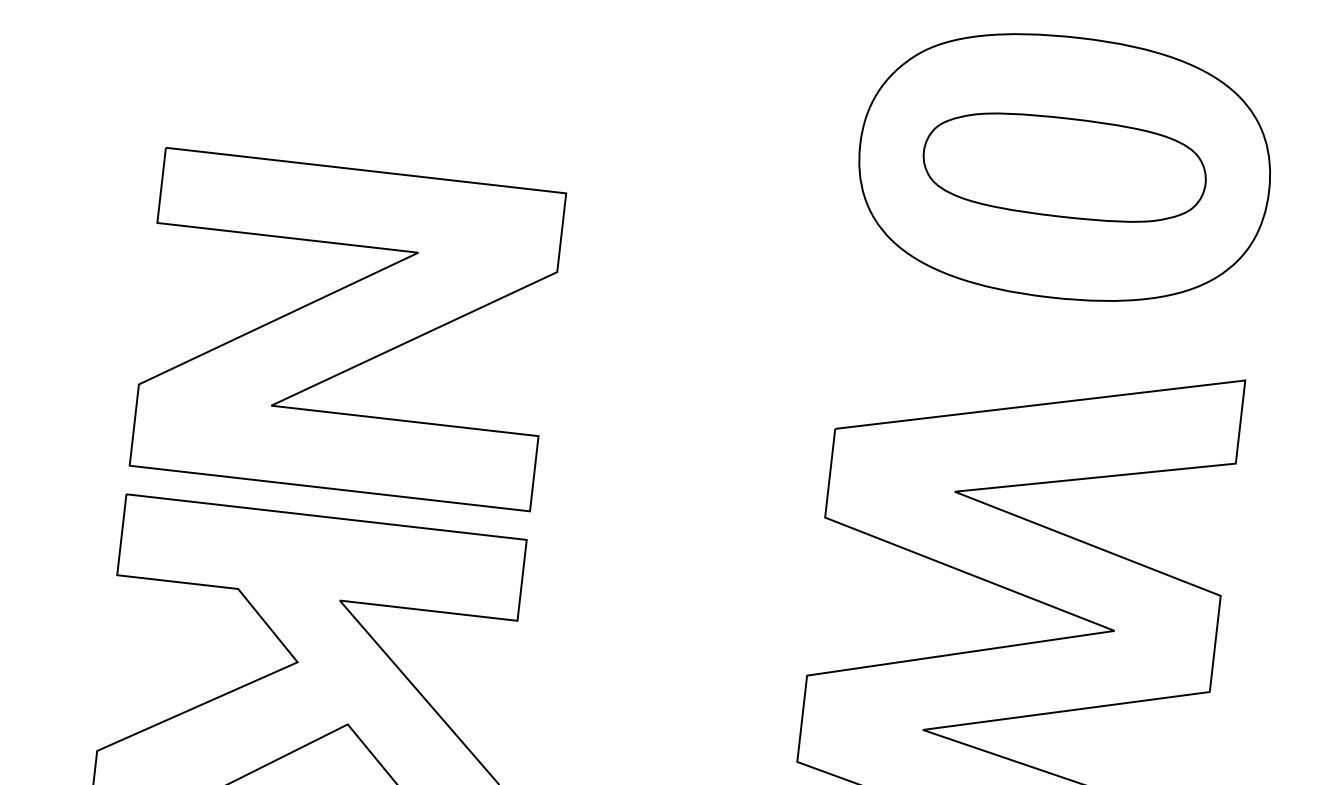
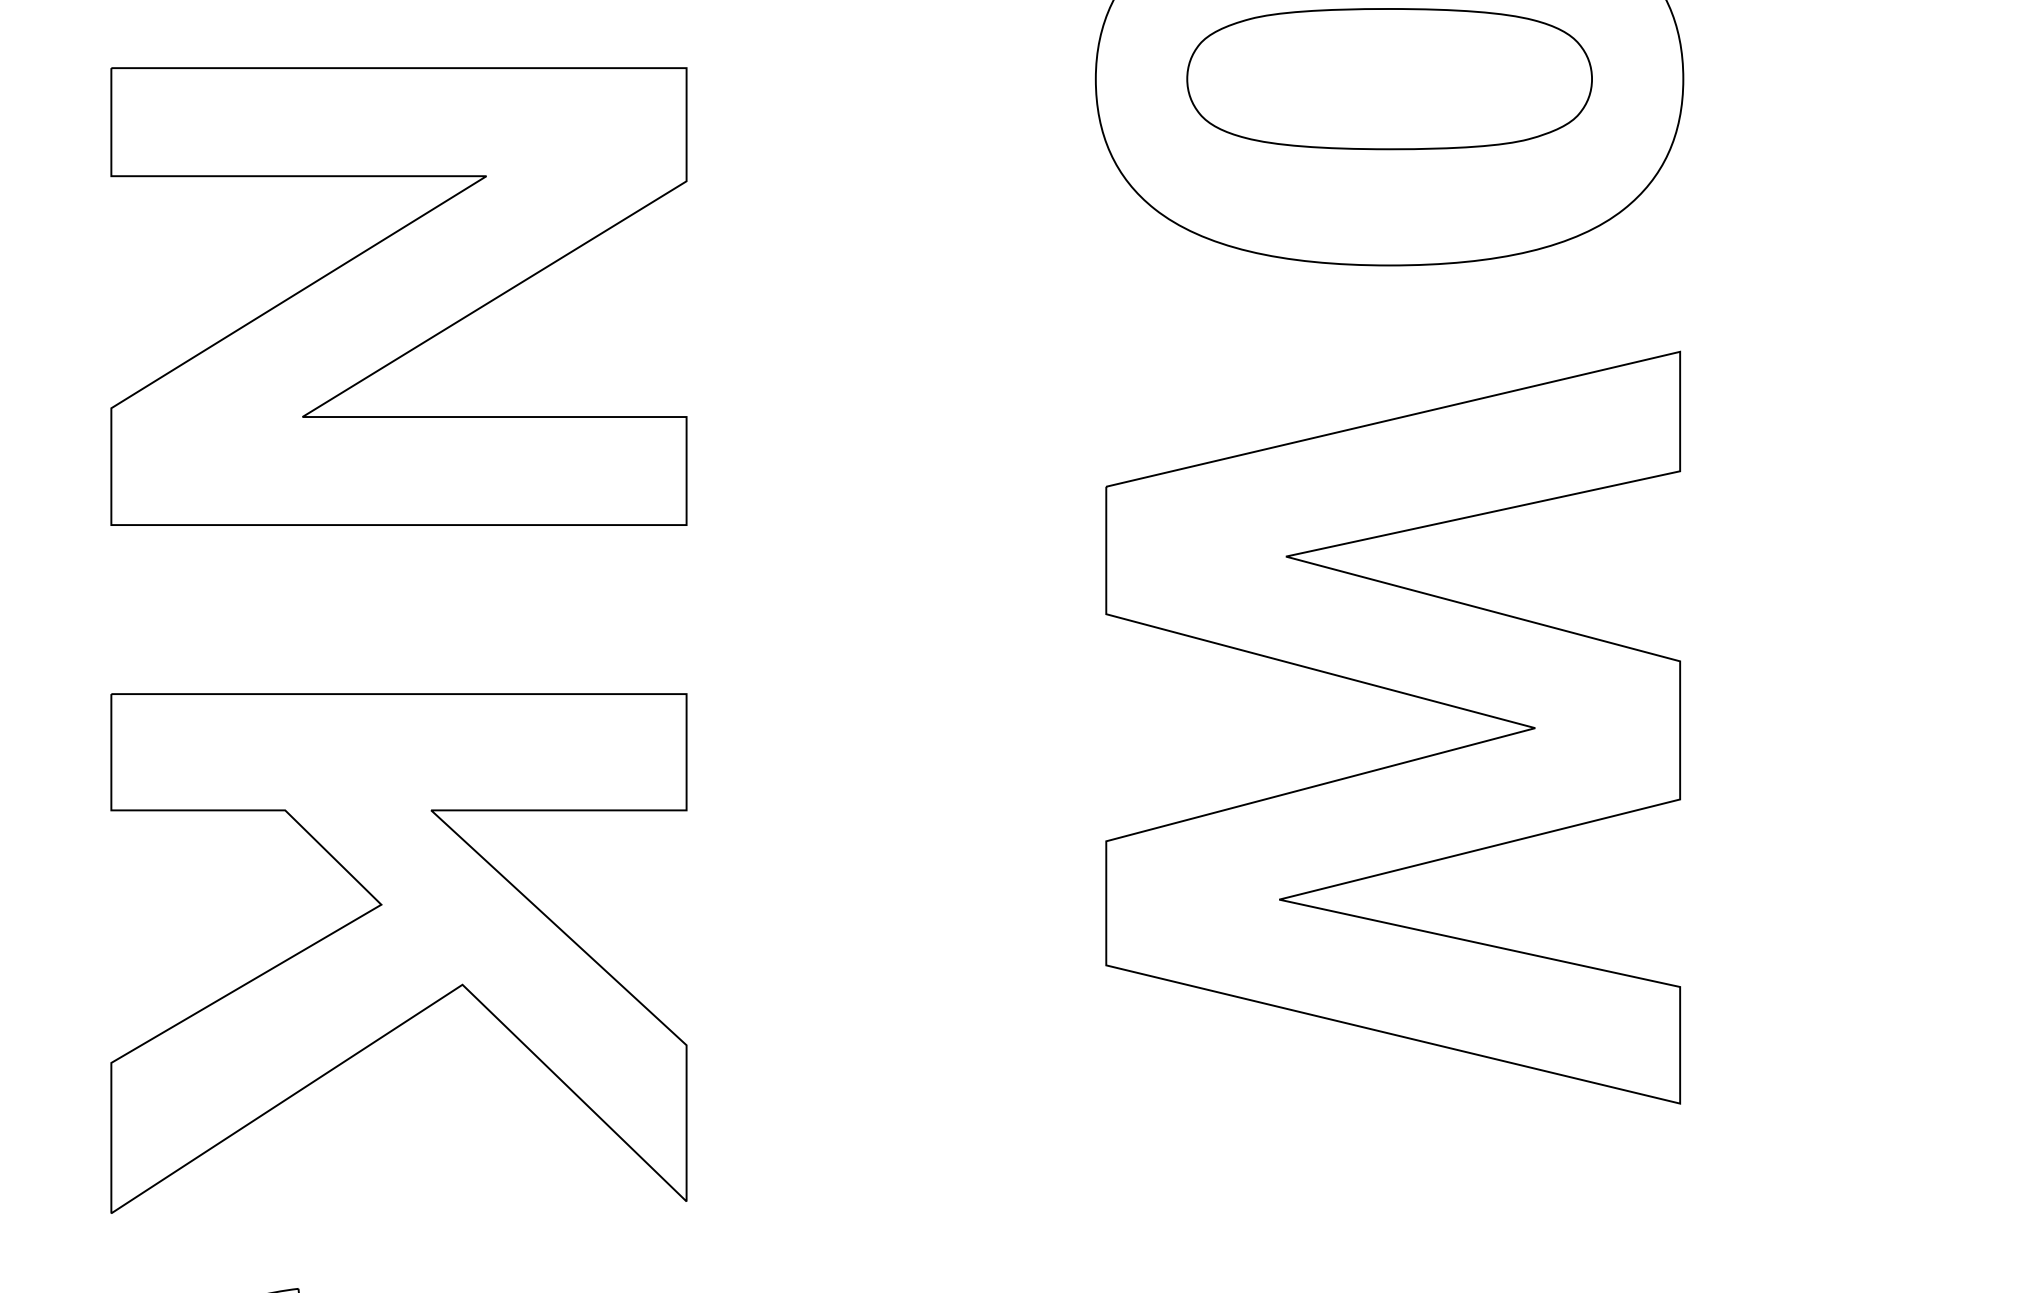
part: (347, 329) -> (398, 296), moved

